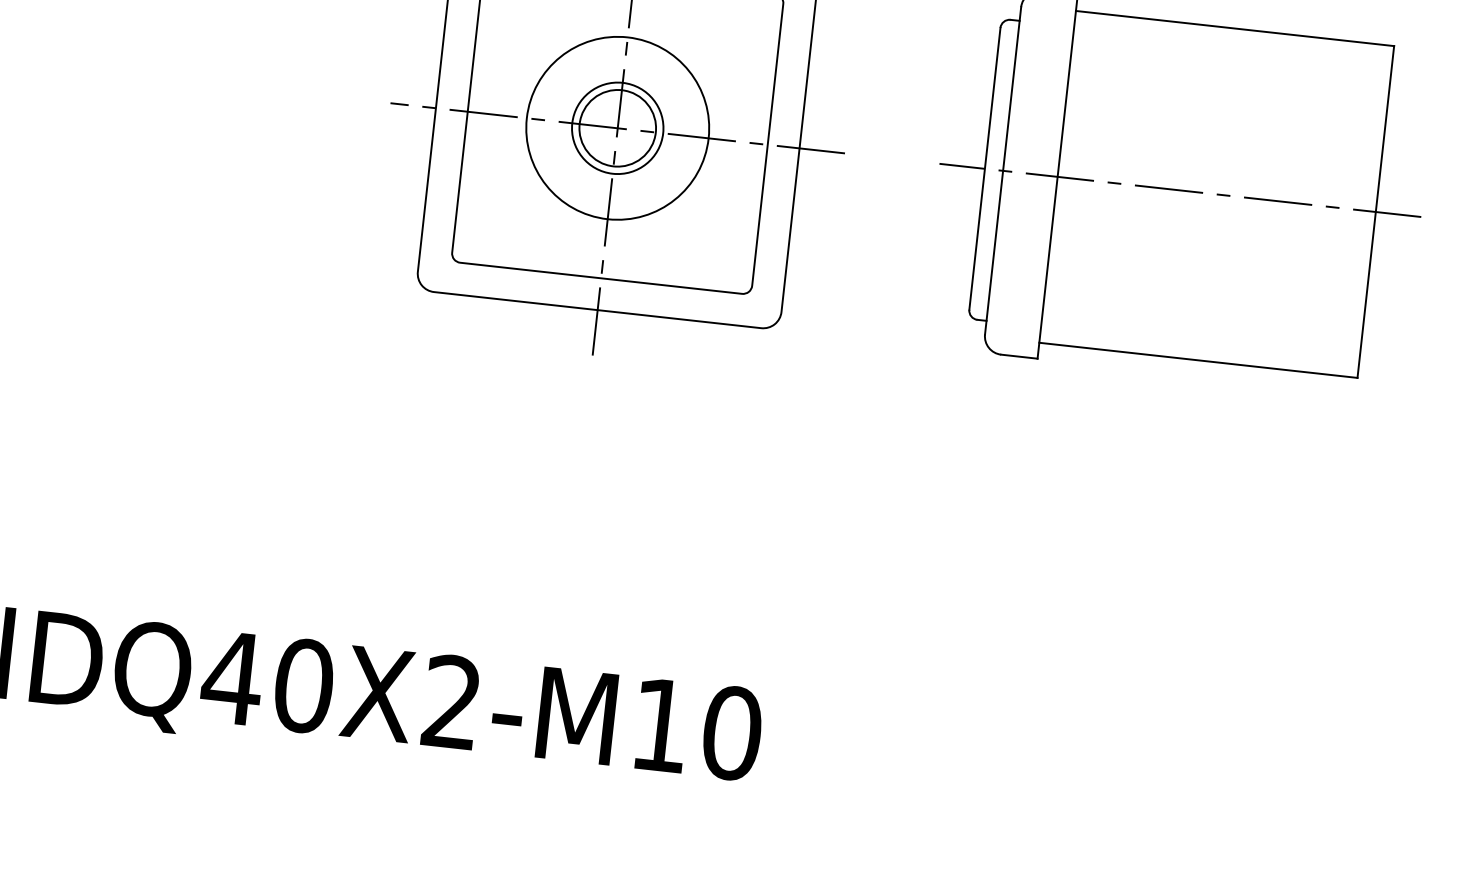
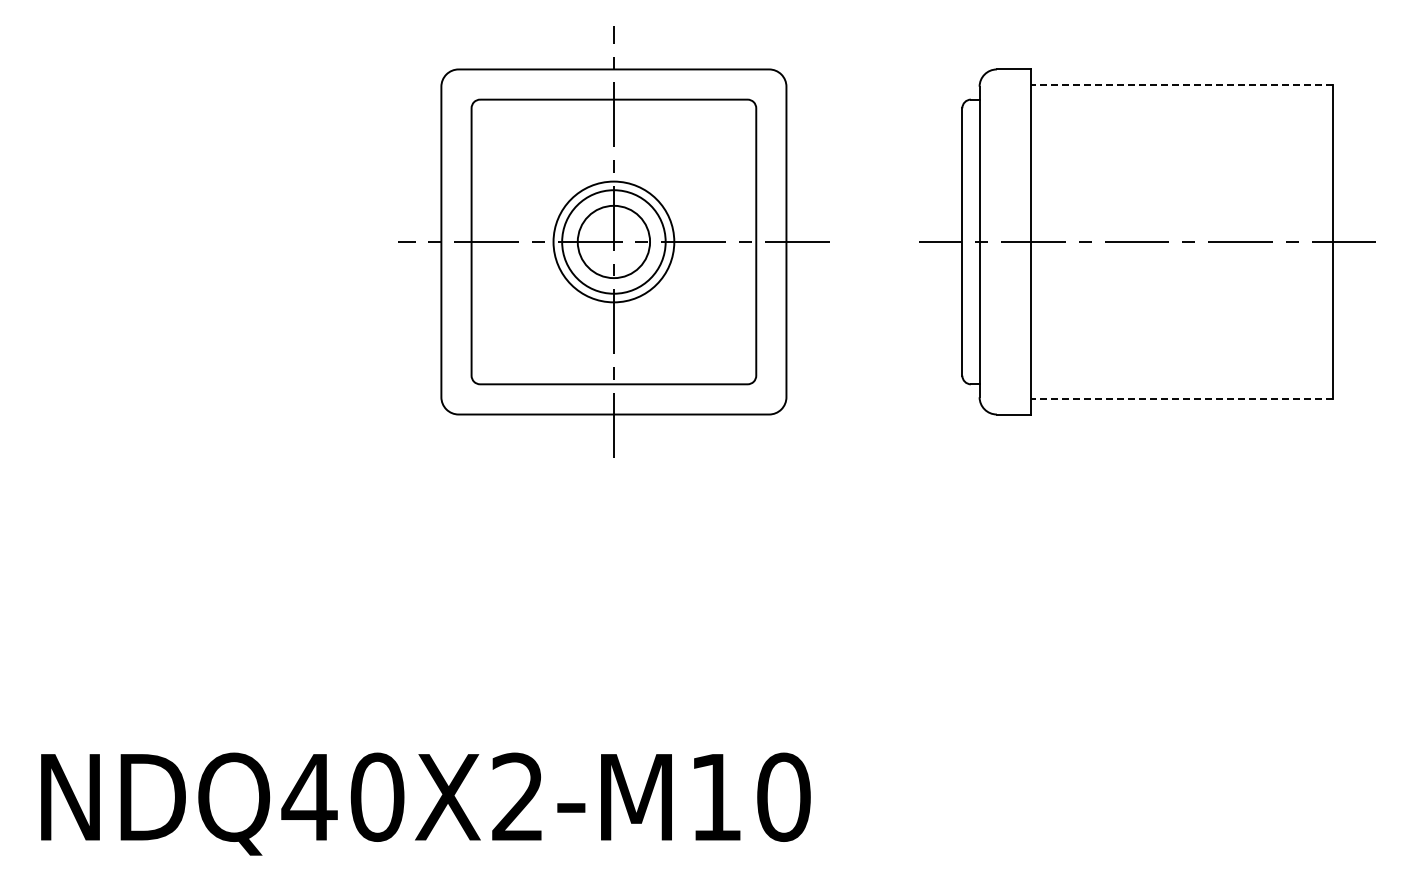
line: (1235, 28) -> (1182, 84), solid -> dashed
circle: (617, 127) -> (613, 241), size x0.6
circle: (617, 127) -> (613, 241), size x1.4
line: (1198, 360) -> (1182, 399), solid -> dashed

